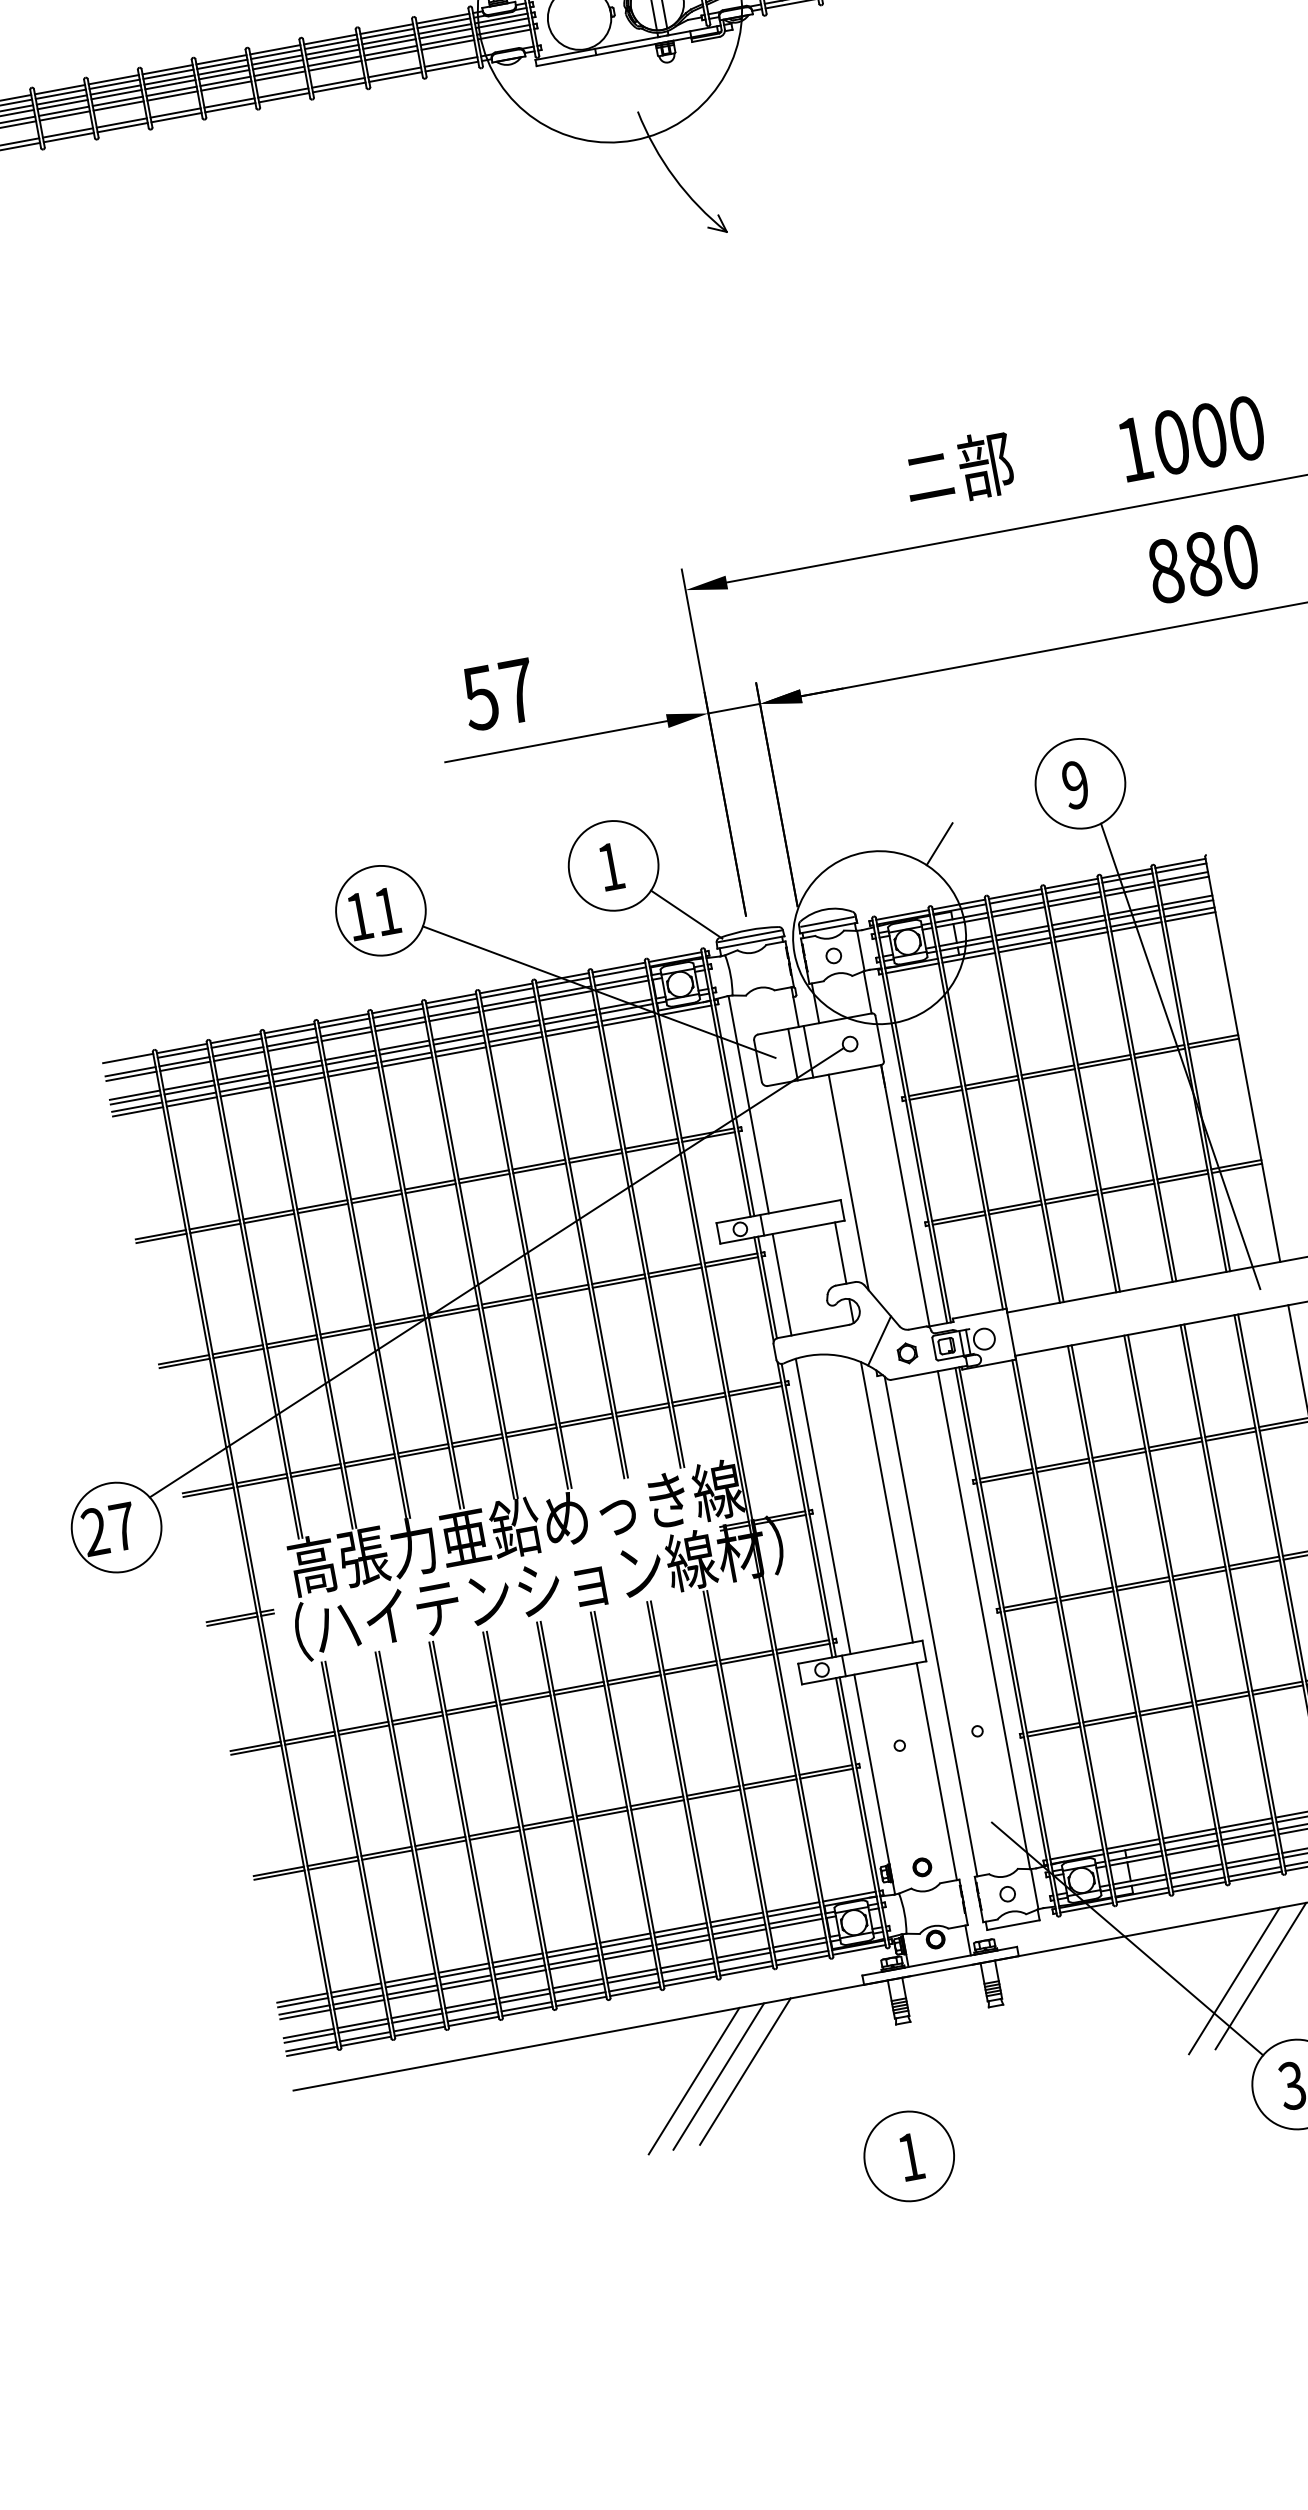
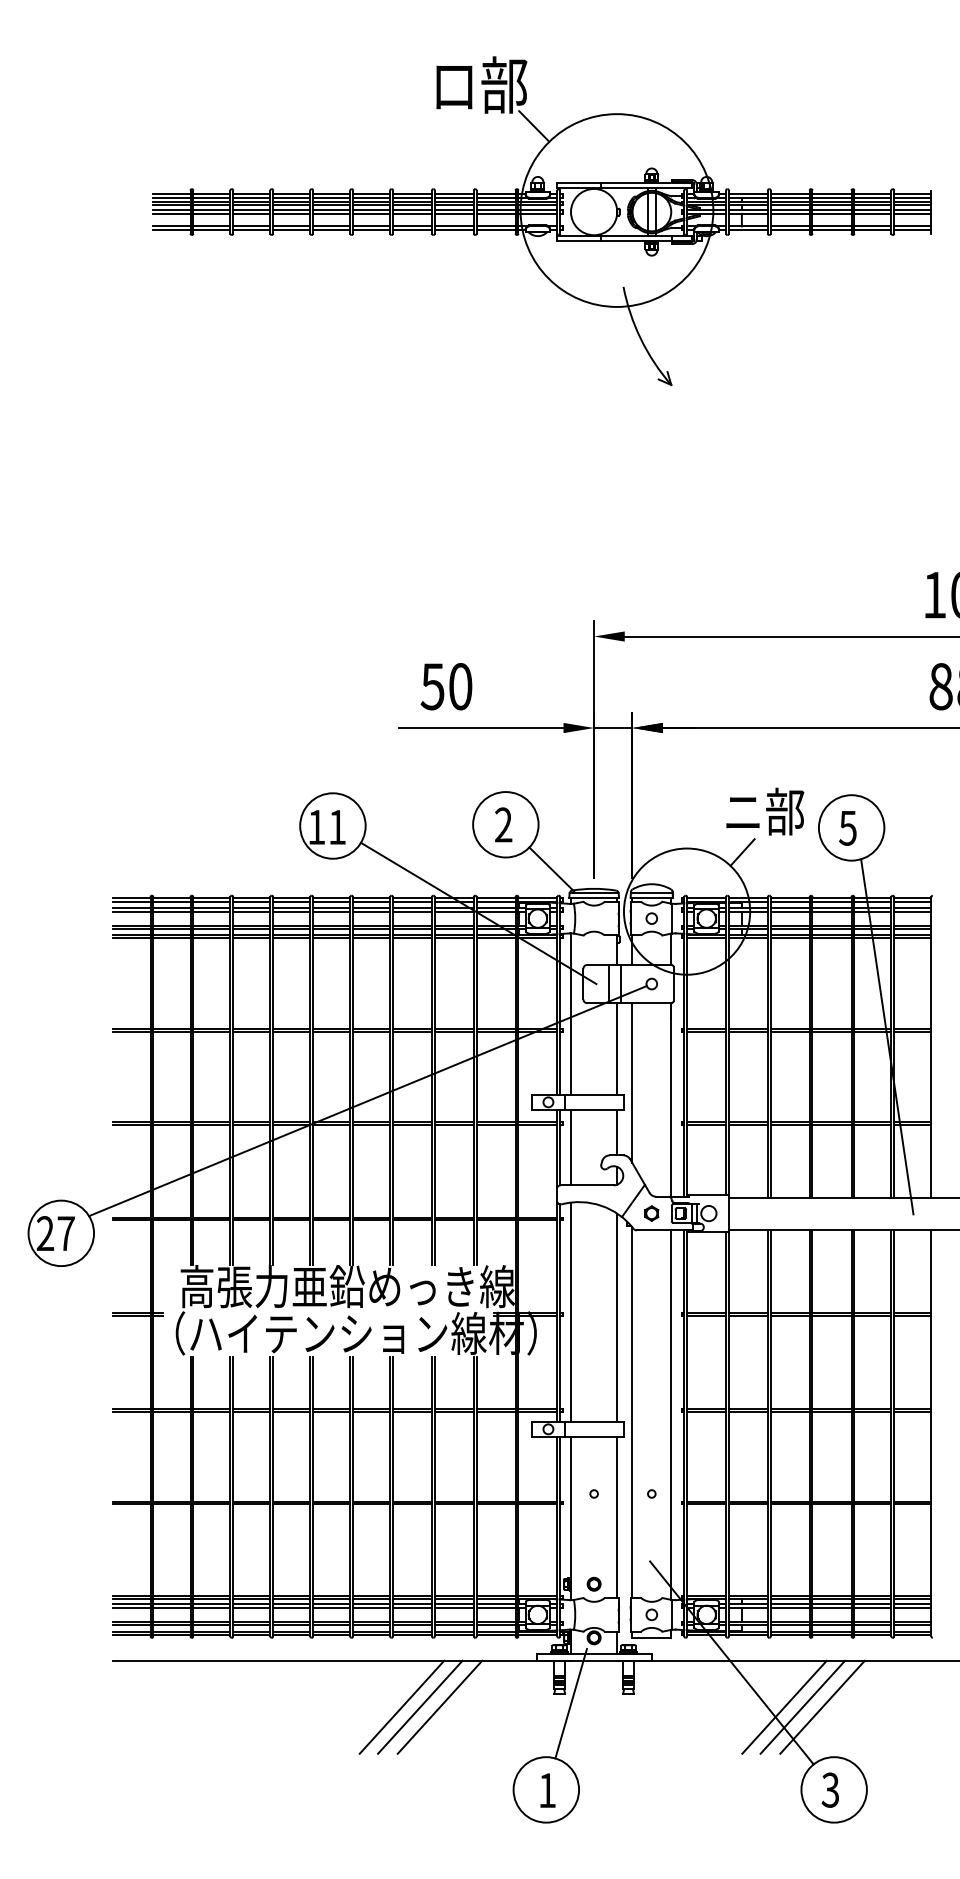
text: (959, 469) -> (765, 811), moved
text: (517, 690) -> (460, 686), 57 -> 50
text: (1074, 784) -> (847, 827), 9 -> 5
text: (610, 866) -> (503, 824), 1 -> 2
line: (128, 1062) -> (131, 901), added
line: (819, 1139) -> (617, 1048), added
line: (1209, 1984) -> (784, 1706), added
line: (920, 2033) -> (570, 1703), added

